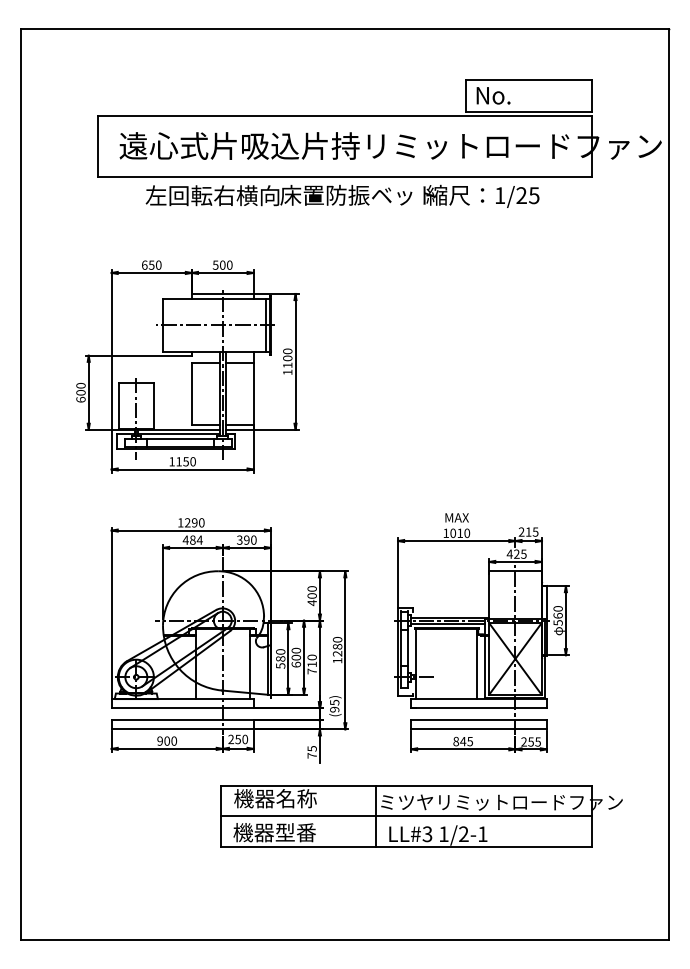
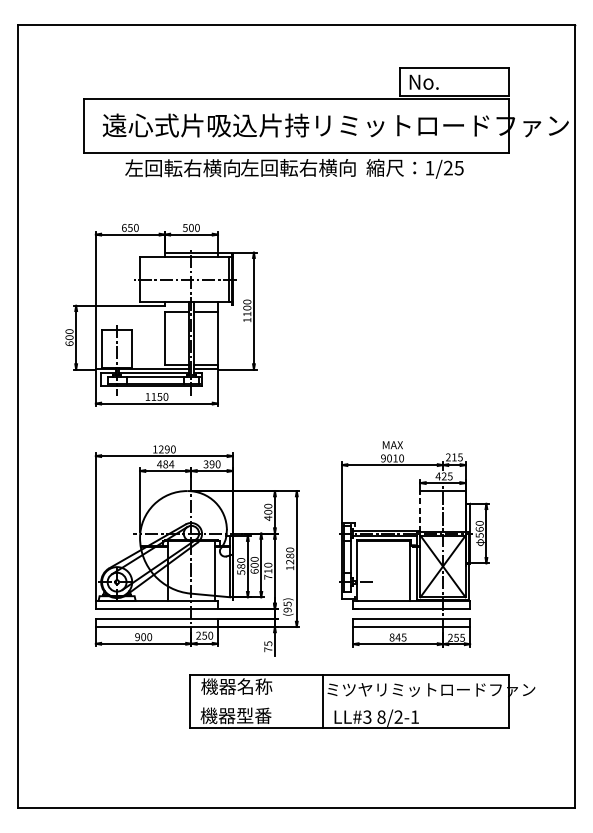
text: (356, 194) -> (306, 167), 床置防振ベット -> 左回転右横向
text: (445, 533) -> (382, 458), 1010 -> 9010
line: (489, 594) -> (420, 511), solid -> dashed
line: (406, 816) -> (349, 701), removed
text: (443, 834) -> (381, 717), 1/2-1 -> 8/2-1

